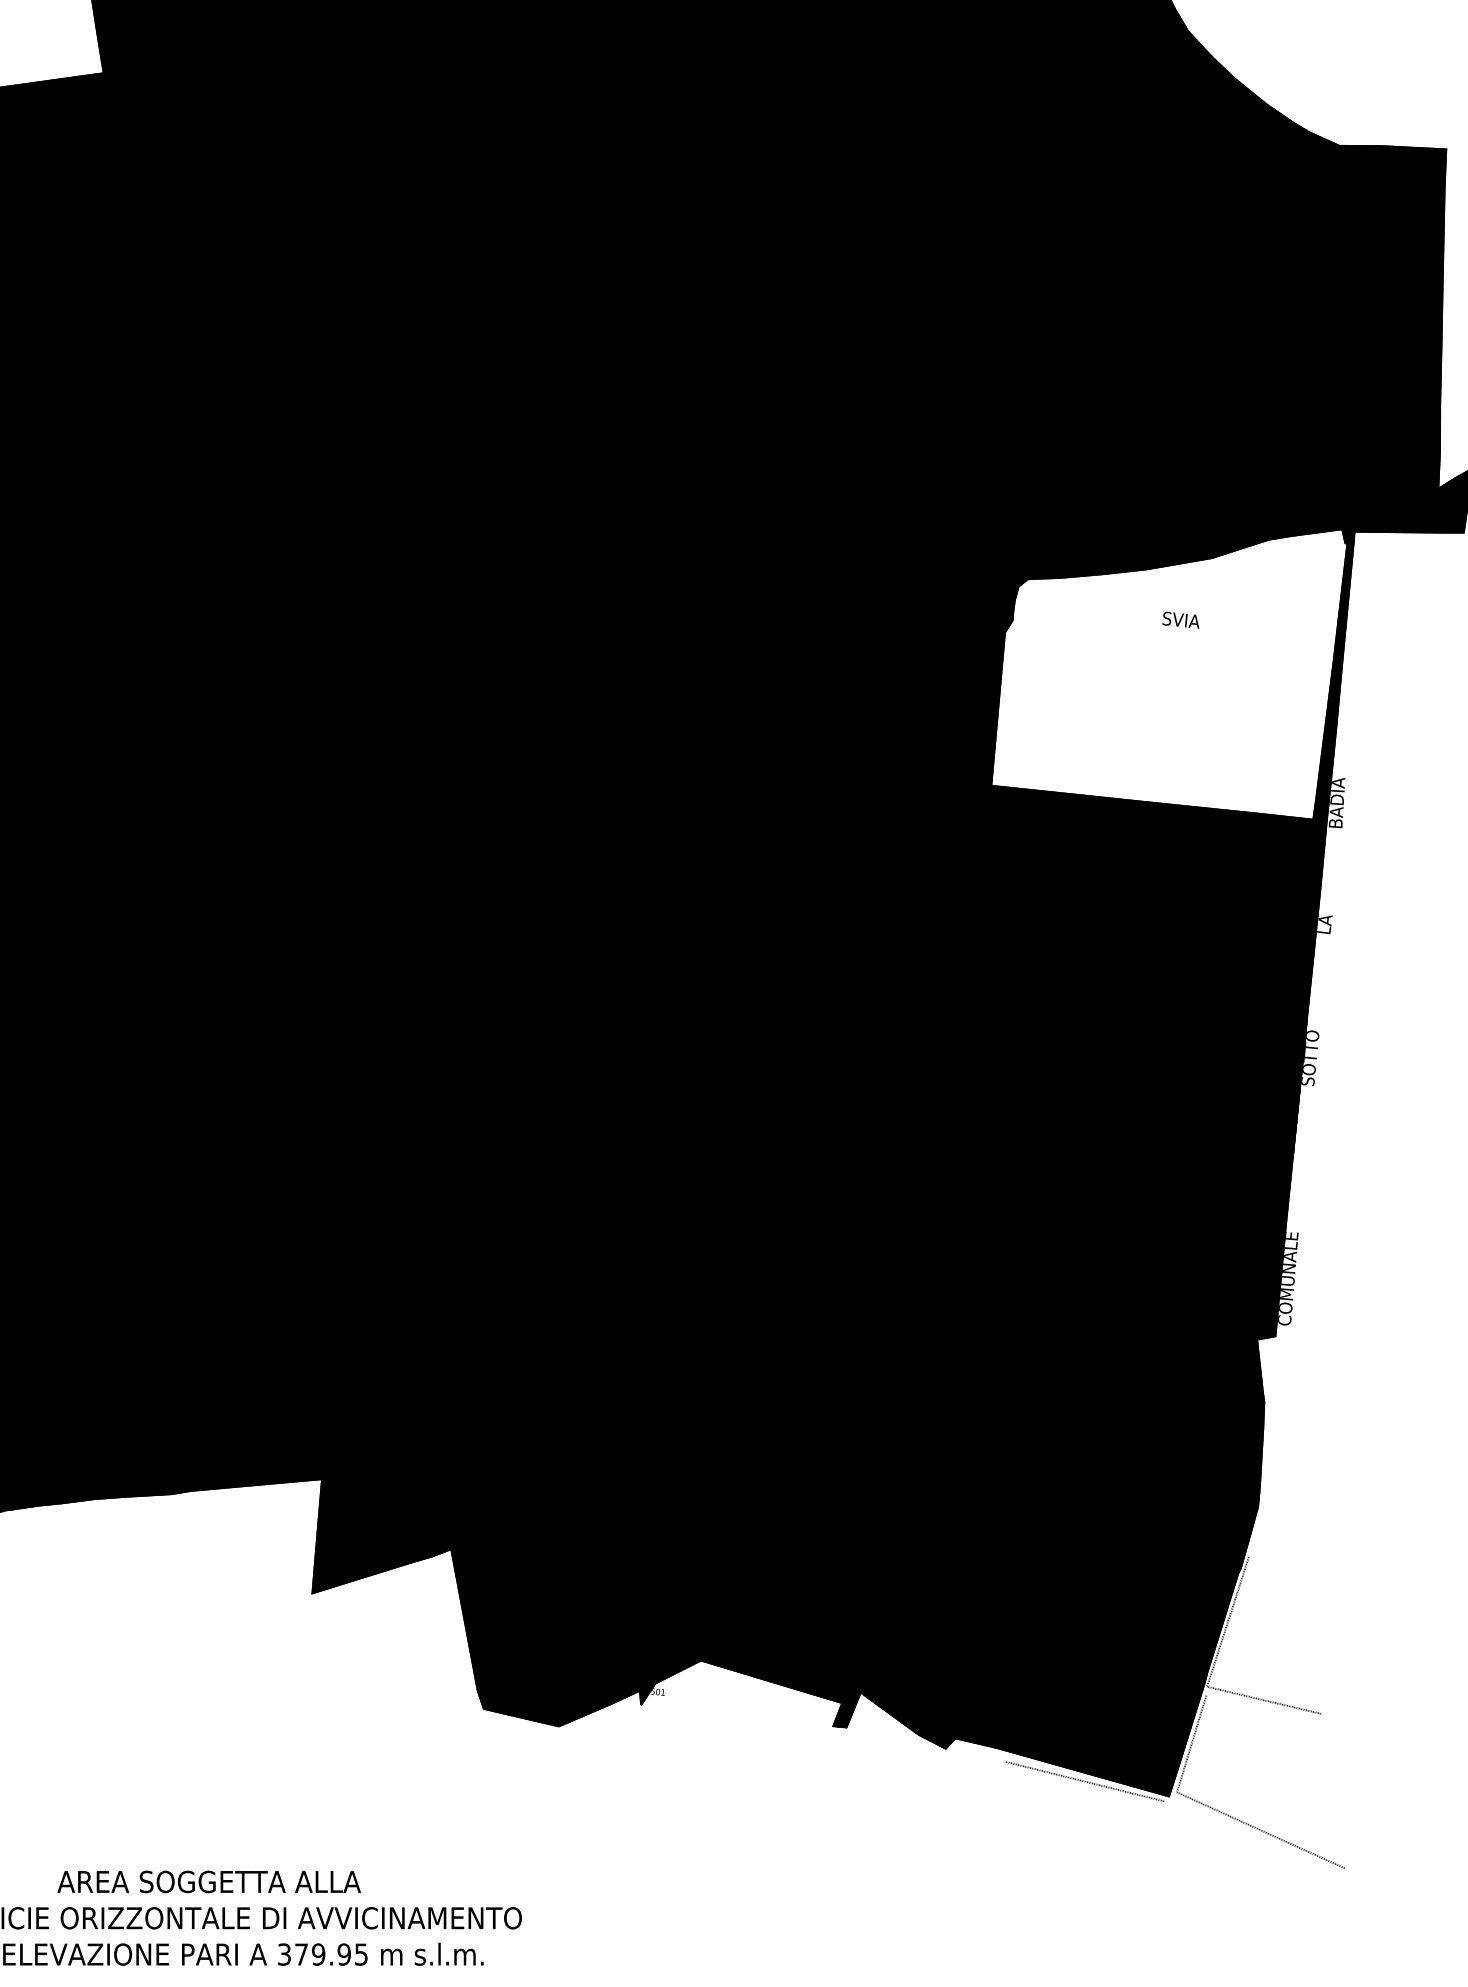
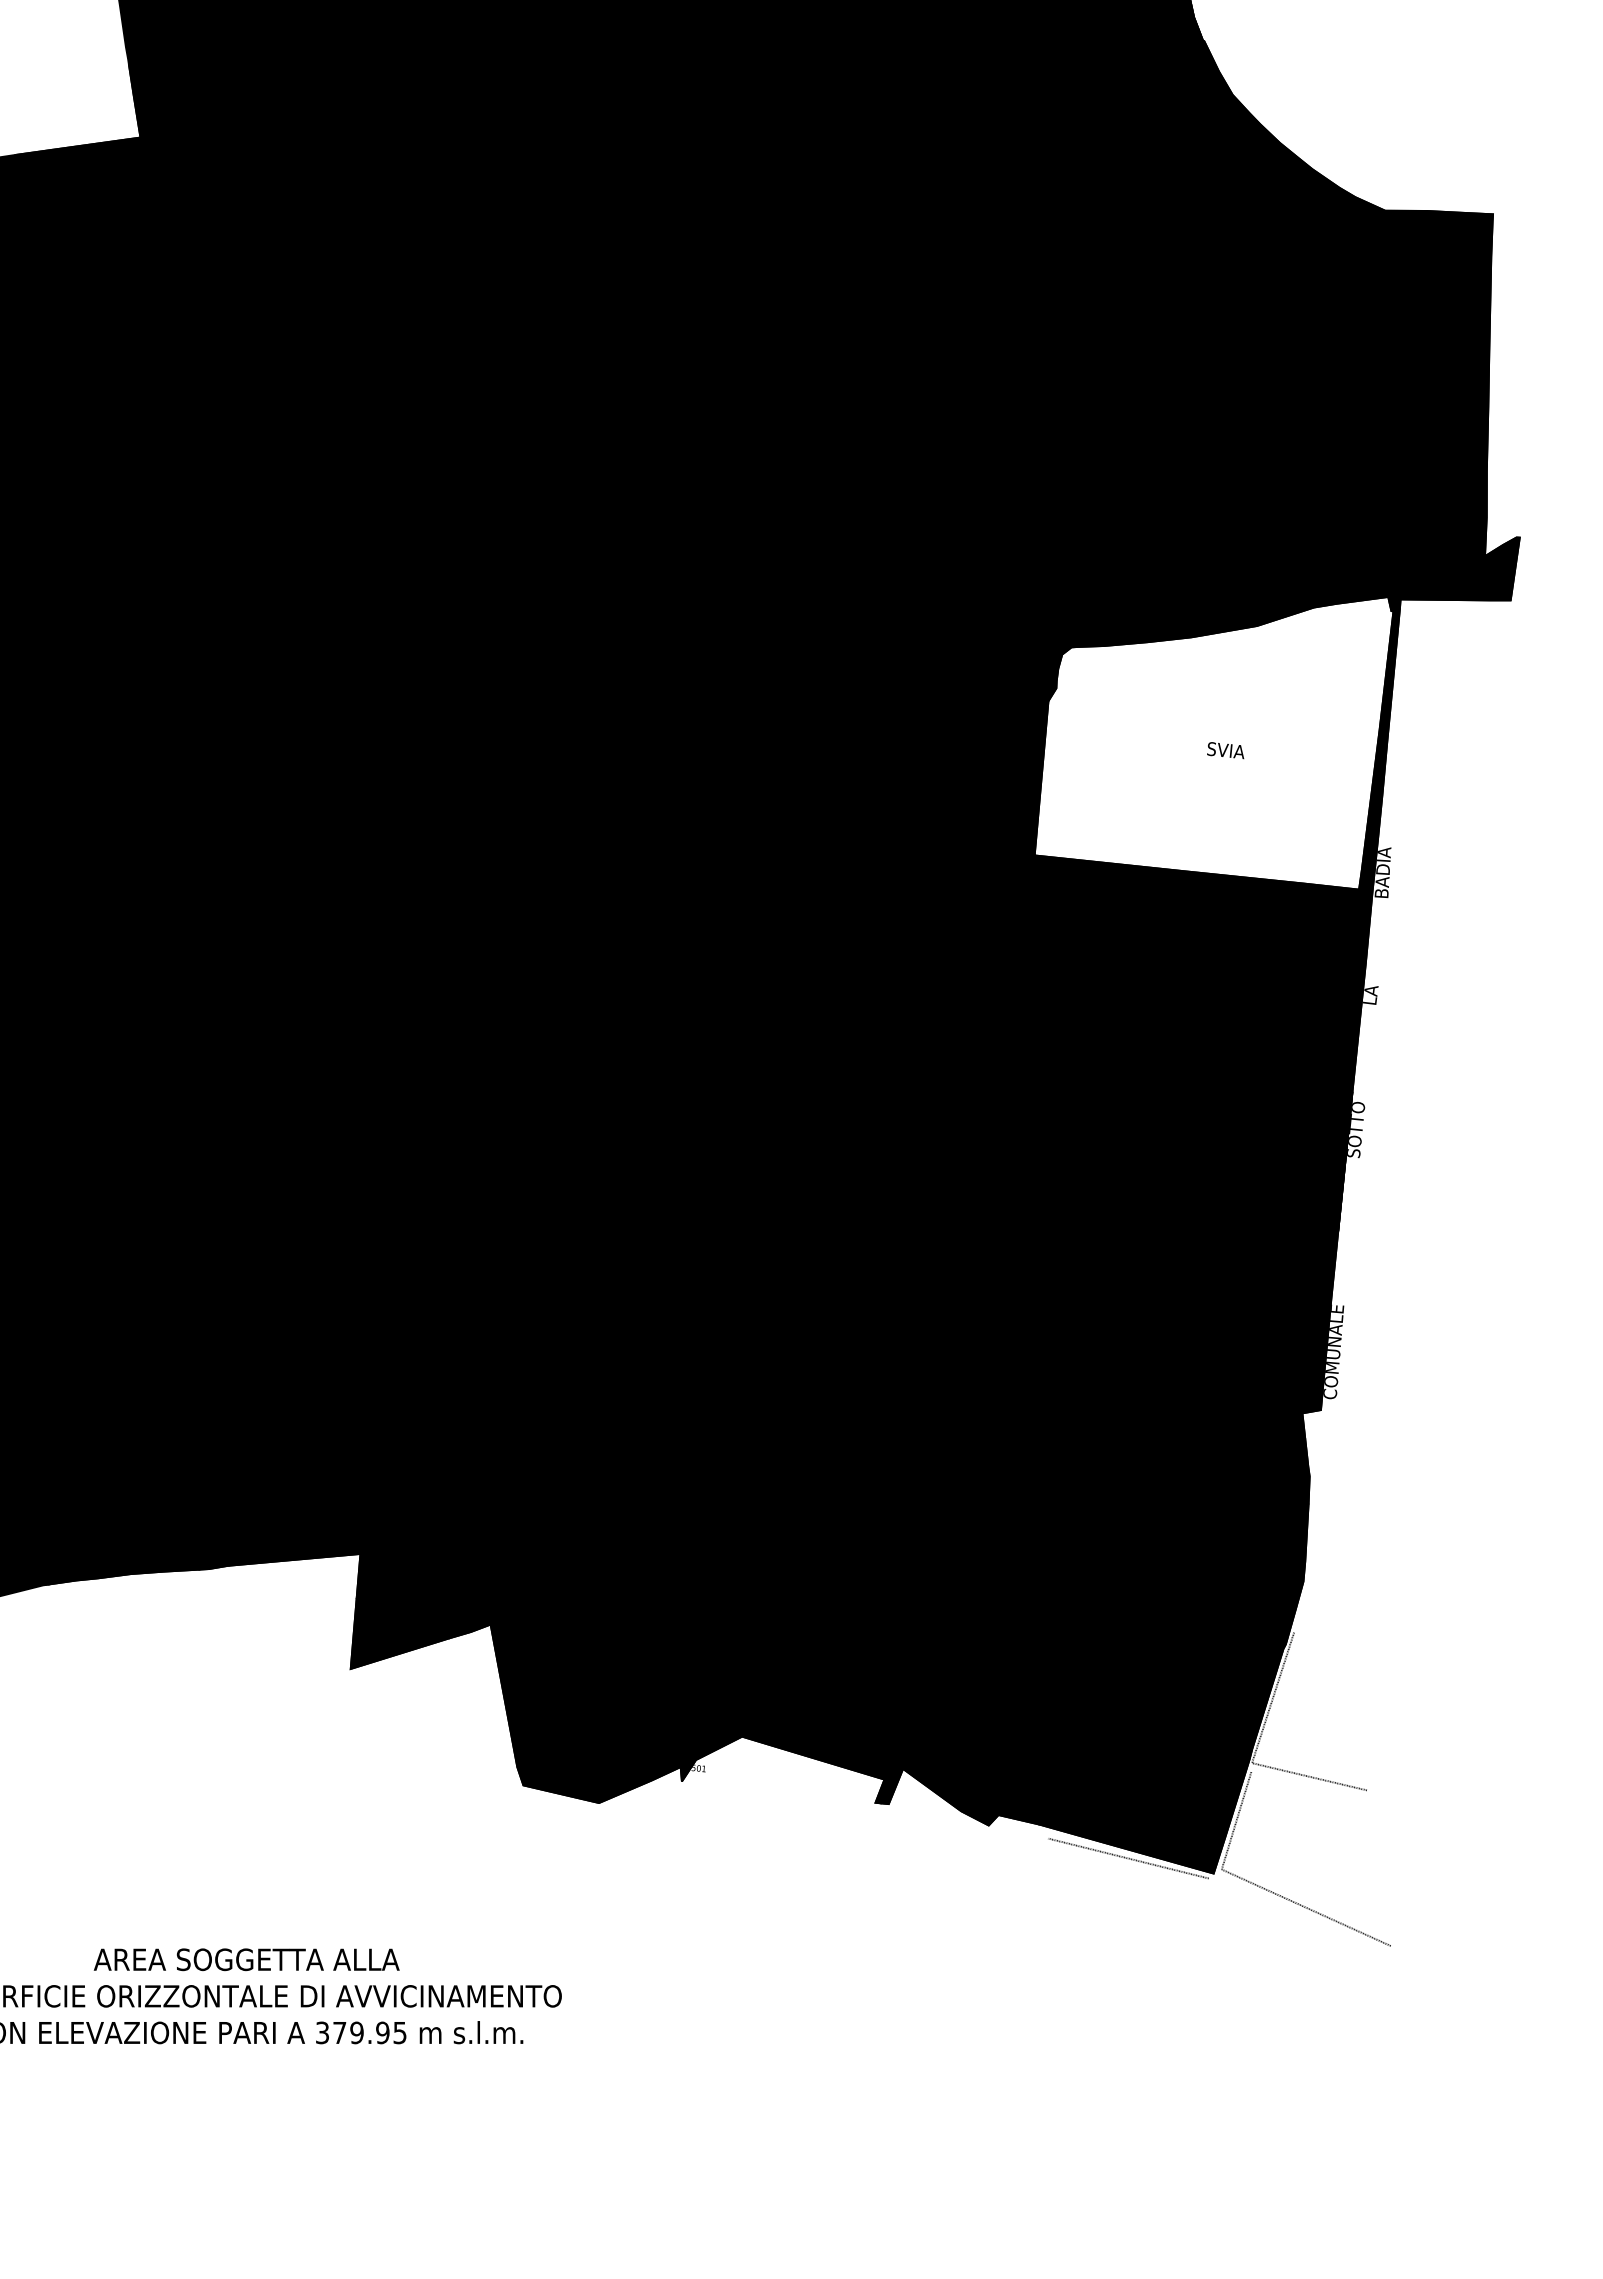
text: (1180, 620) -> (1225, 750), moved

